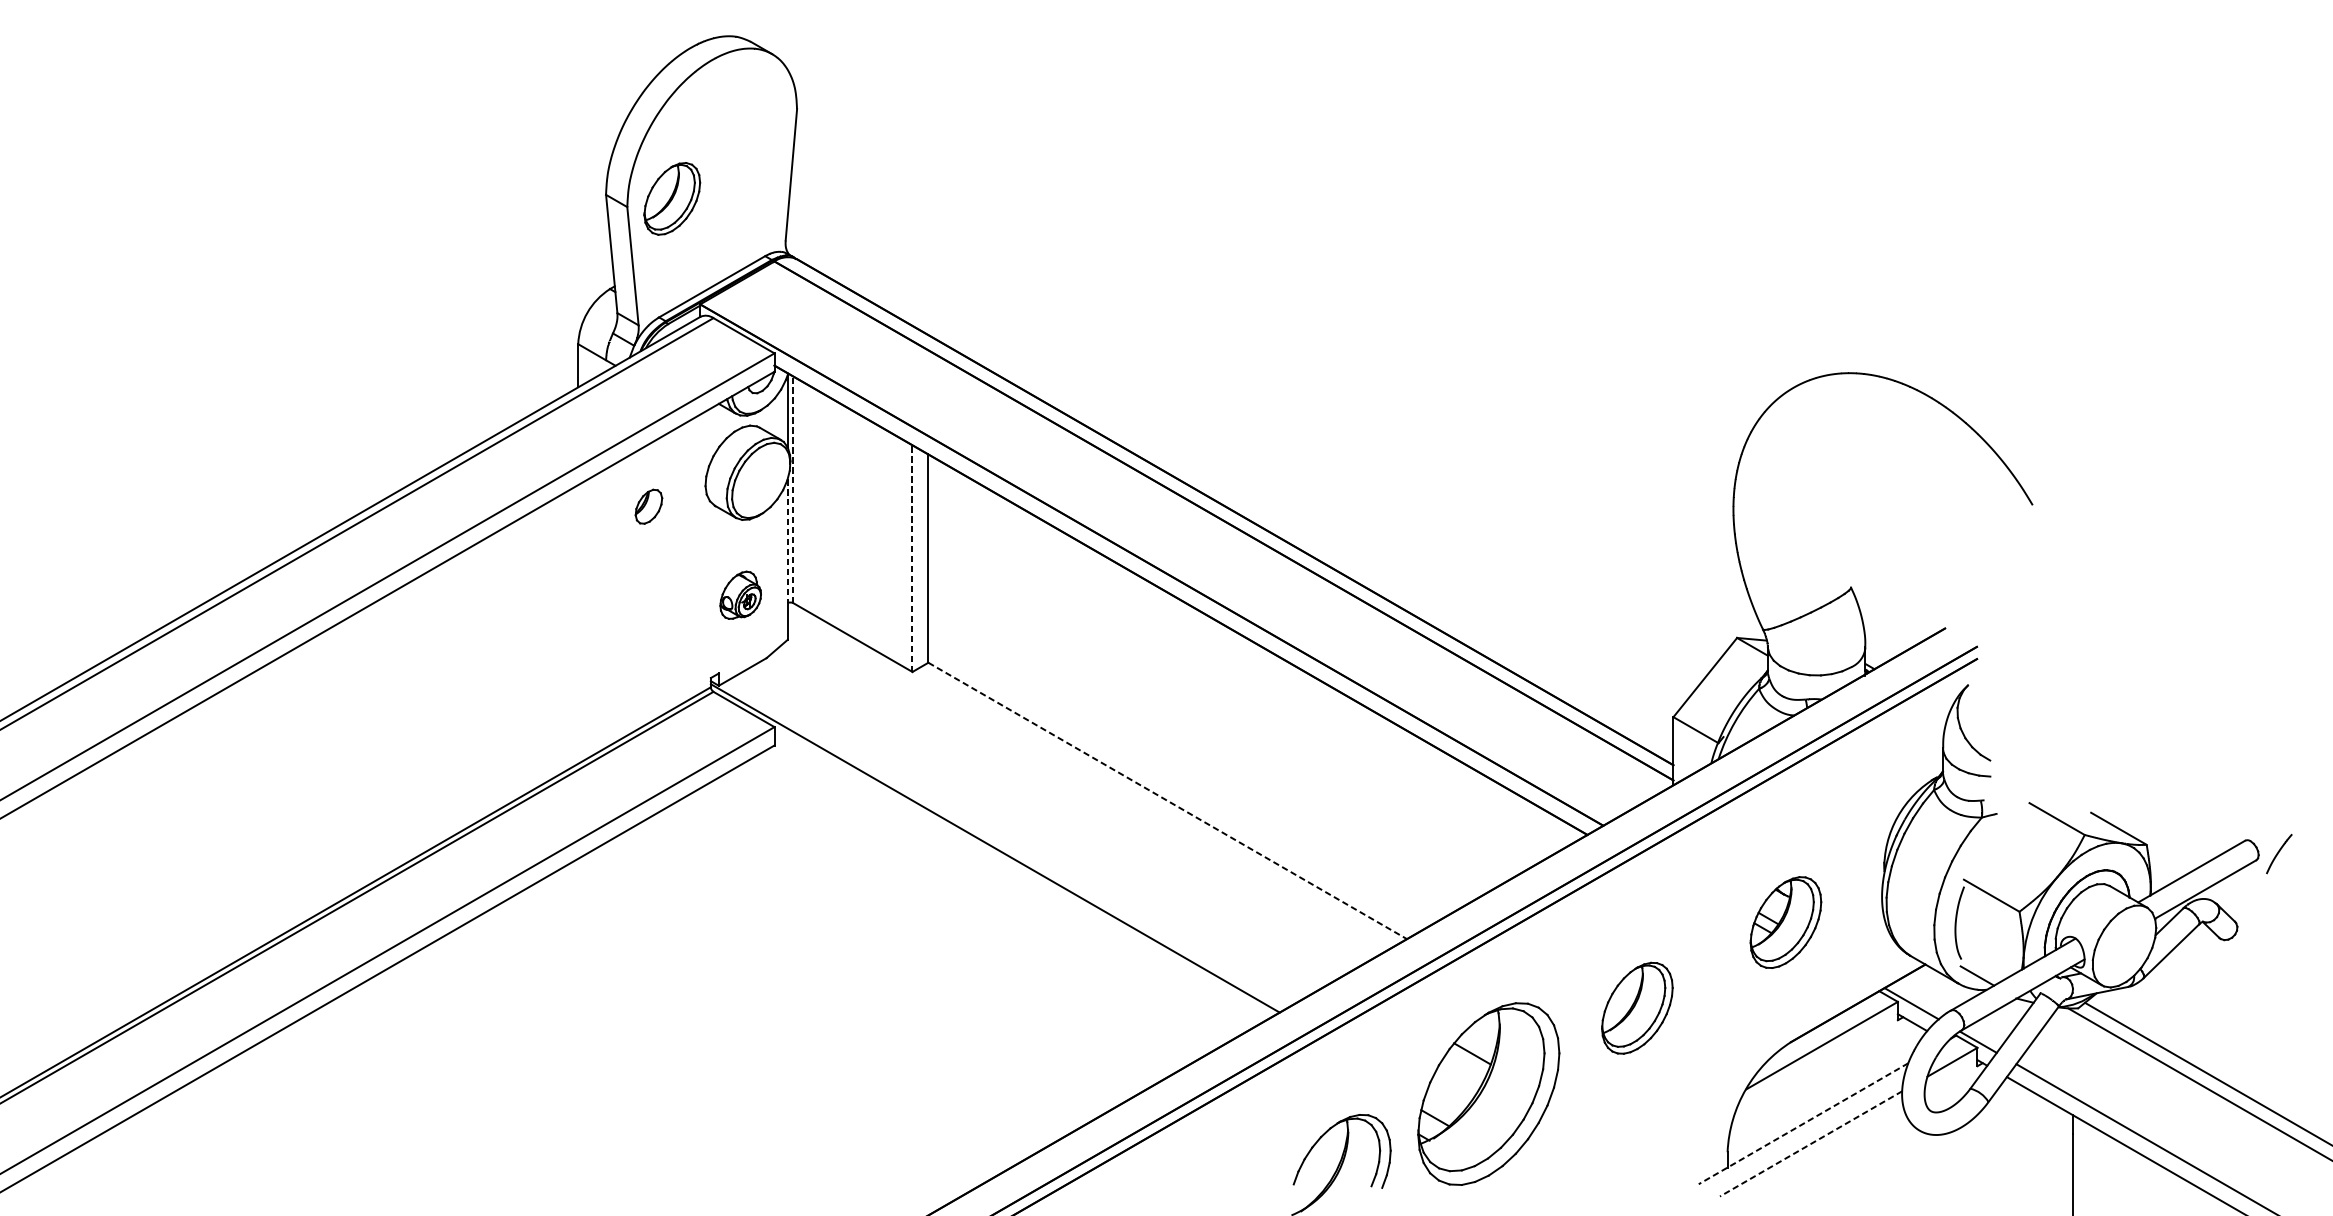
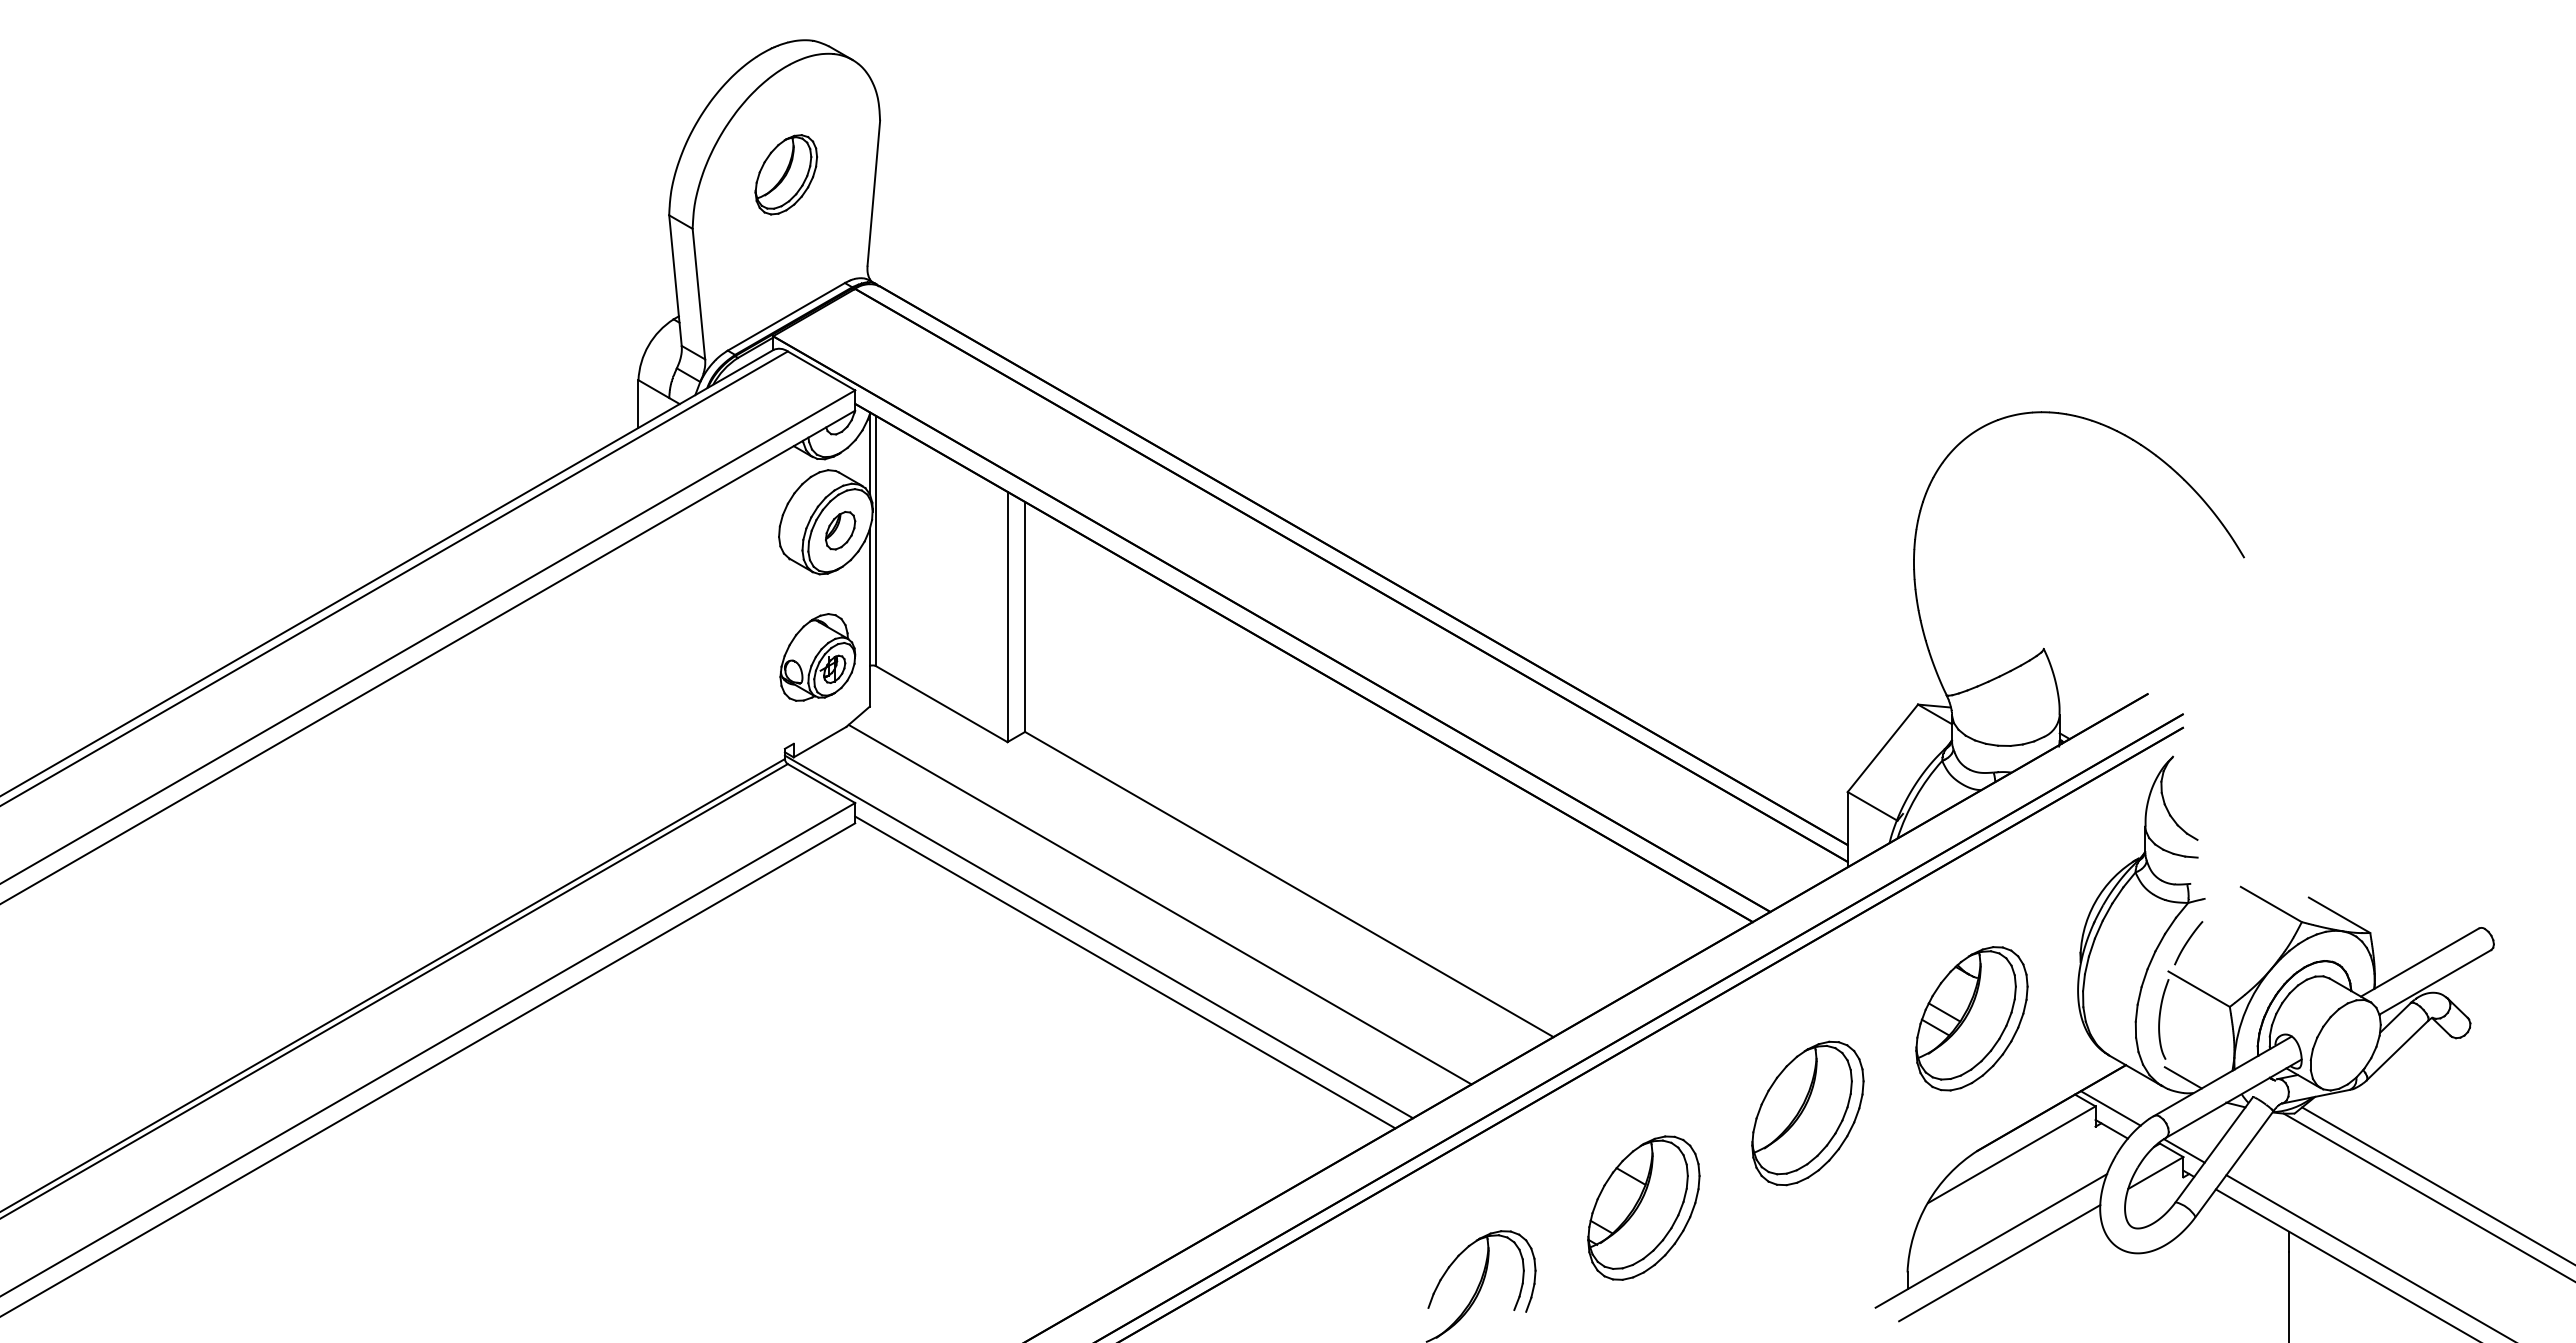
part: (671, 198) -> (785, 174), moved
line: (792, 489) -> (875, 540), dashed -> solid
part: (648, 506) -> (840, 530), moved
line: (787, 541) -> (869, 598), dashed -> solid
line: (912, 558) -> (1007, 616), dashed -> solid
part: (740, 595) -> (817, 657), size x1.67
line: (1167, 800) -> (1289, 884), dashed -> solid
line: (1050, 819) -> (1159, 904), added
curve: (2279, 853) -> (2188, 942), moved
line: (1019, 880) -> (1125, 972), added
part: (1785, 922) -> (1971, 1018), size x1.43
part: (1637, 1008) -> (1807, 1113), size x1.43
part: (1488, 1093) -> (1643, 1207), size x0.71
line: (1803, 1123) -> (1991, 1240), dashed -> solid
line: (1810, 1144) -> (1999, 1263), dashed -> solid

